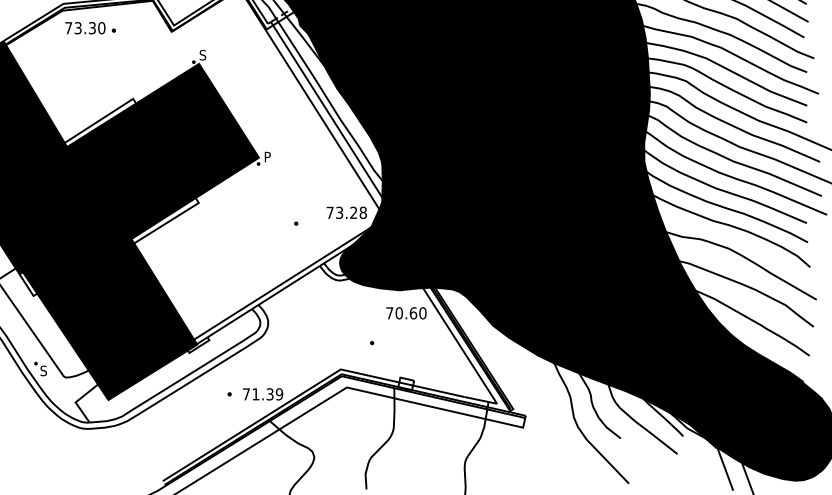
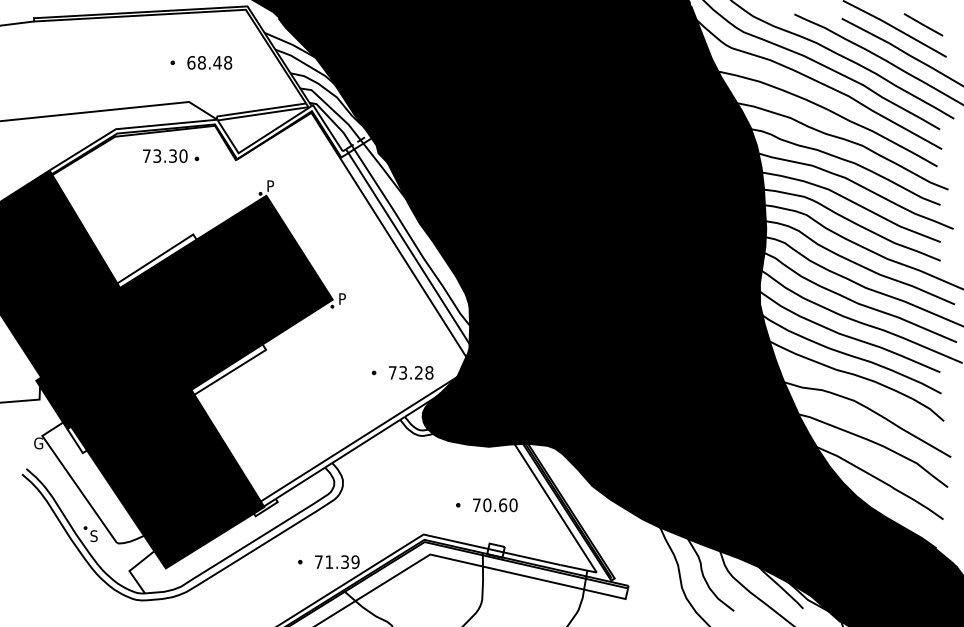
part: (90, 27) -> (171, 155), moved
text: (202, 55) -> (270, 186), S -> P
text: (347, 212) -> (411, 372), moved
text: (406, 313) -> (495, 505), moved

